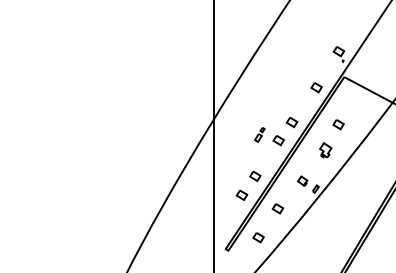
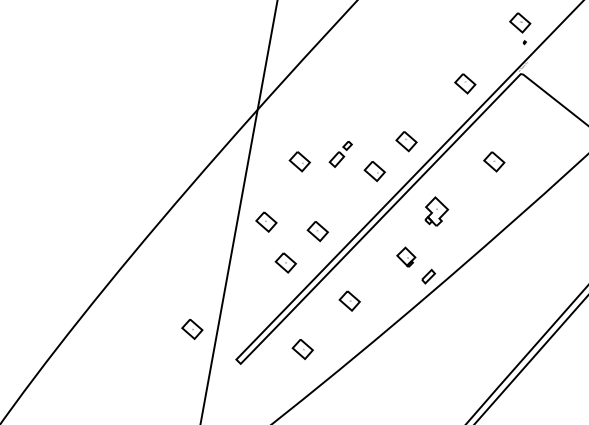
part: (239, 142) -> (299, 161), added
part: (325, 150) -> (435, 211), moved
part: (228, 176) -> (266, 222), added
part: (200, 237) -> (192, 328), added

